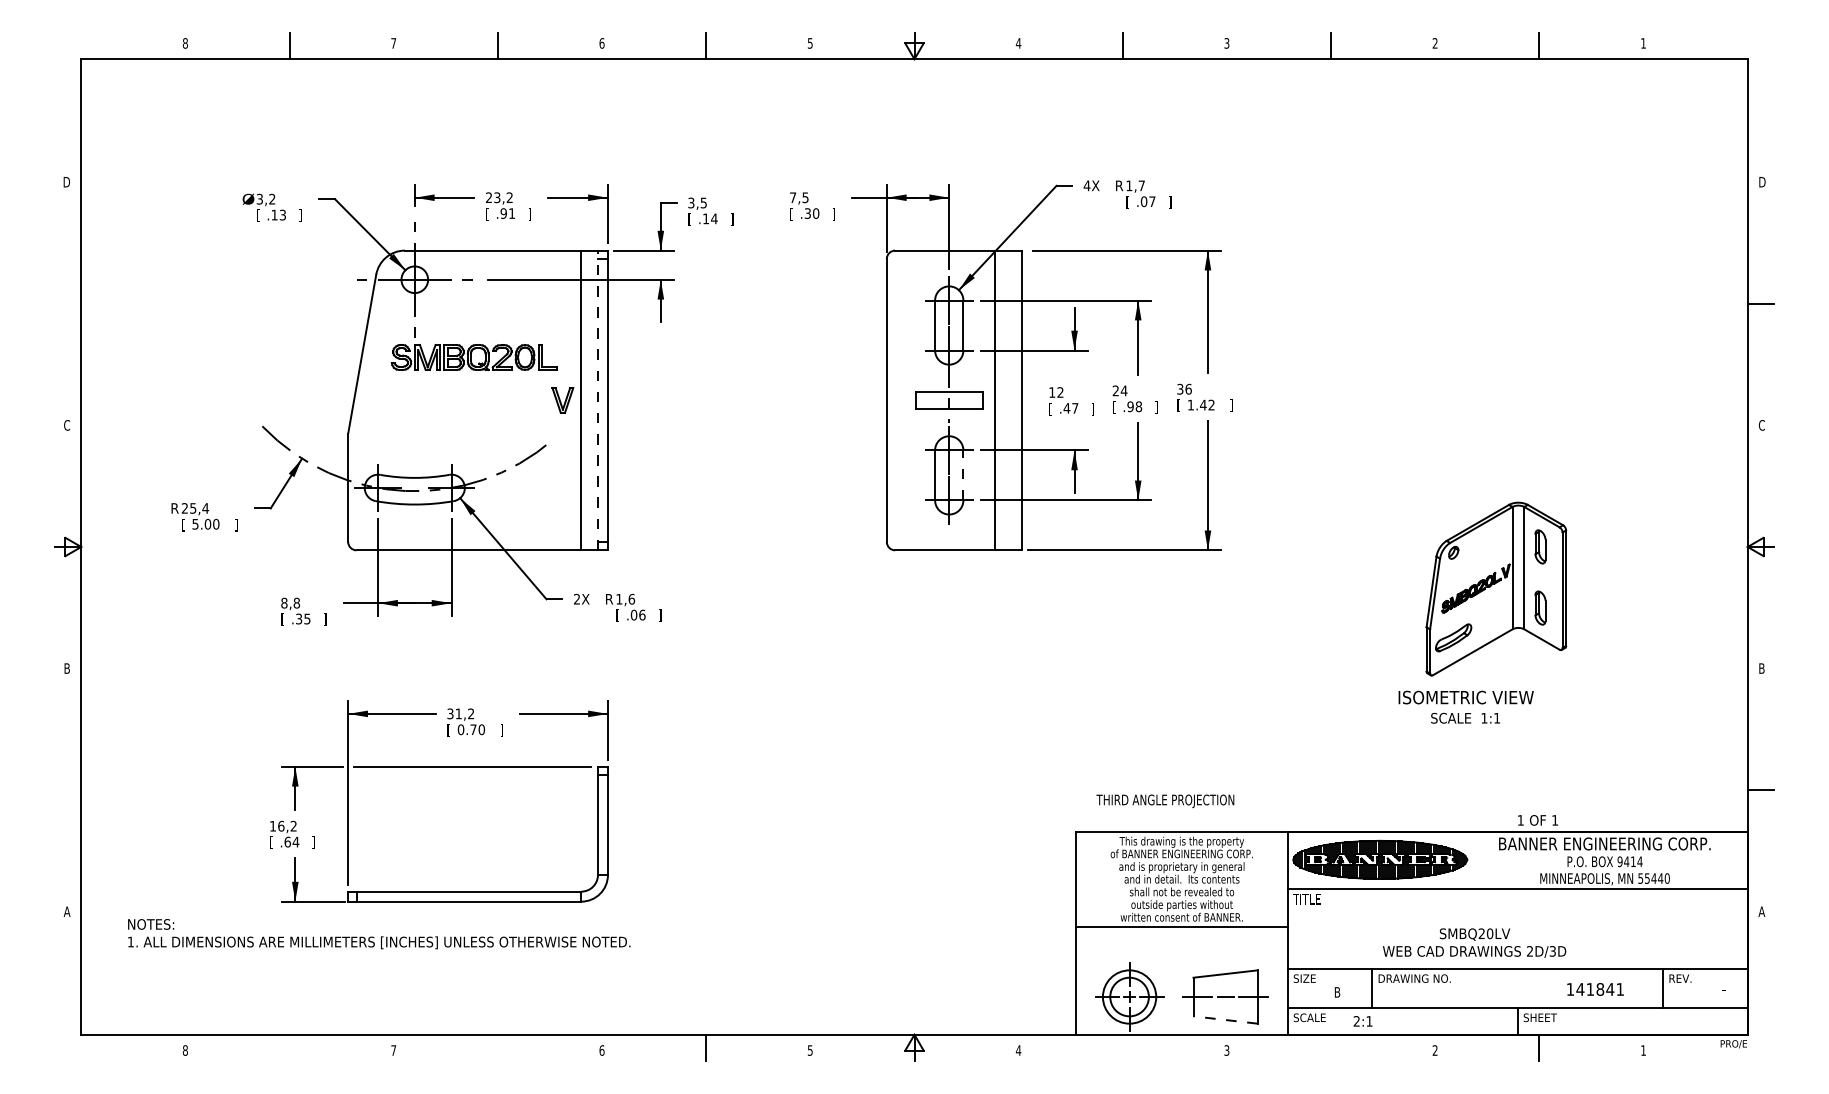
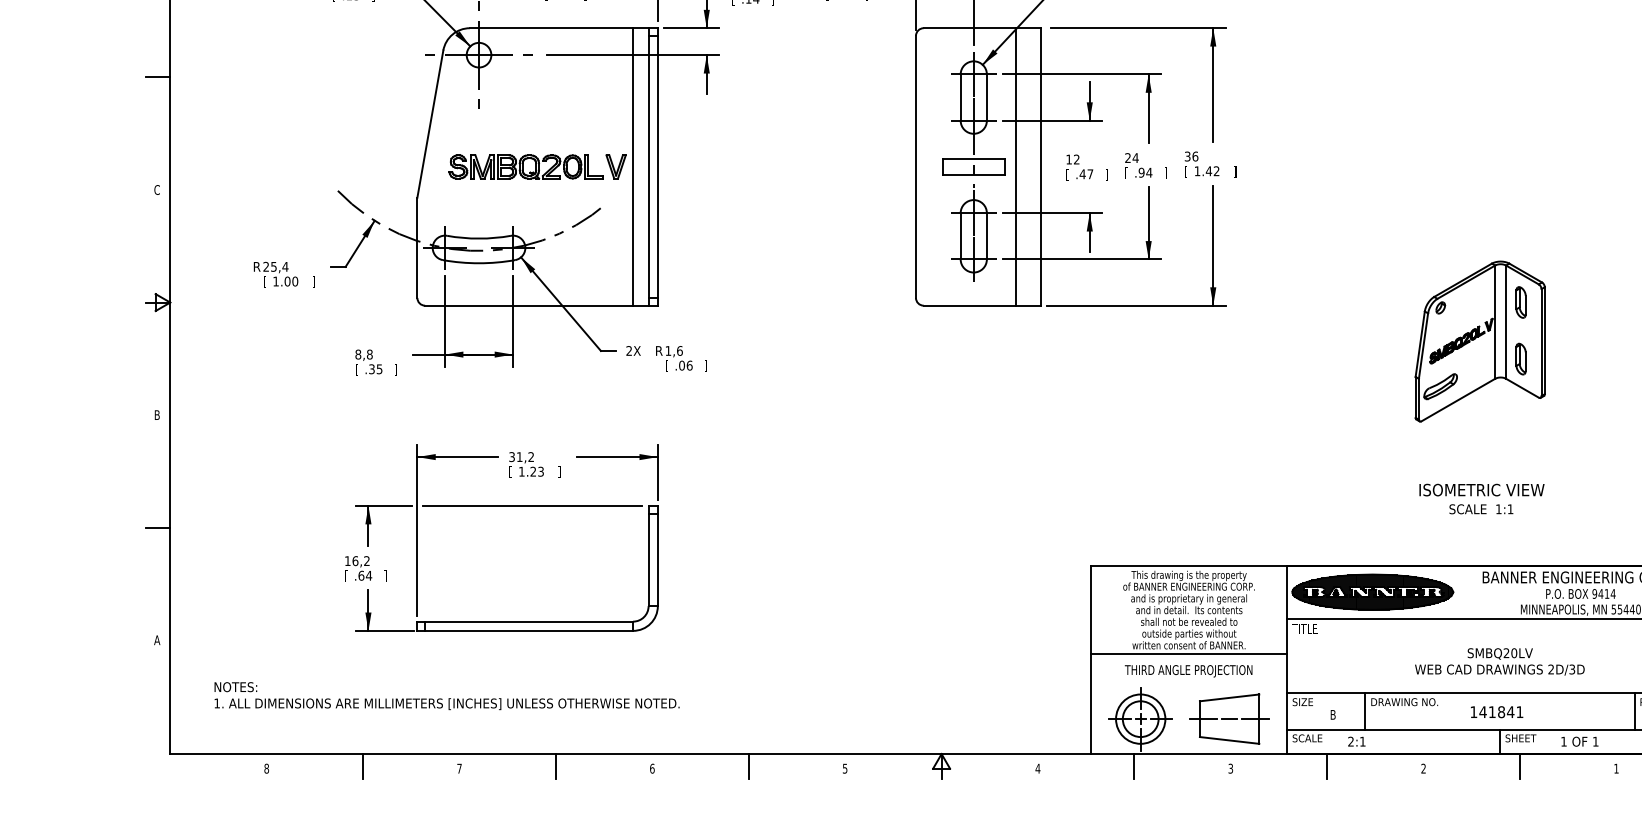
line: (67, 303) -> (157, 77), added
part: (473, 357) -> (525, 166), moved
line: (597, 400) -> (648, 166), dashed -> solid
text: (1138, 406) -> (1148, 172), .98 -> .94
line: (963, 475) -> (986, 236), dashed -> solid
text: (195, 524) -> (276, 281), 5.00 -> 1.00
text: (1465, 706) -> (1481, 498), moved
text: (471, 729) -> (531, 471), 0.70 -> 1.23
line: (67, 790) -> (157, 527), added
text: (1165, 800) -> (1188, 670), moved
text: (1537, 820) -> (1579, 741), moved
text: (379, 934) -> (447, 696), moved
text: (1474, 942) -> (1499, 661), moved
text: (1595, 989) -> (1497, 712), moved
line: (1225, 1019) -> (1229, 739), dashed -> solid
line: (289, 1047) -> (363, 765), added
line: (497, 1047) -> (555, 765), added
line: (1122, 1047) -> (1134, 765), added
line: (1331, 1047) -> (1327, 765), added

